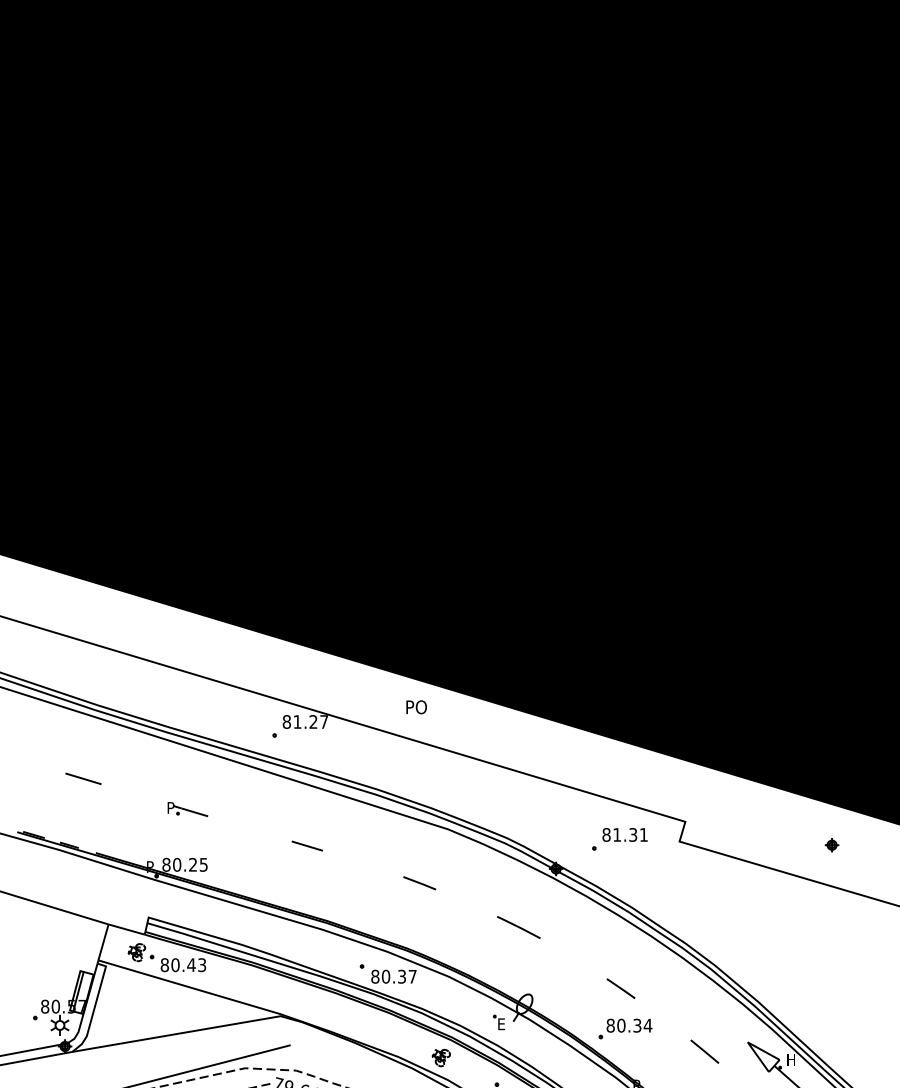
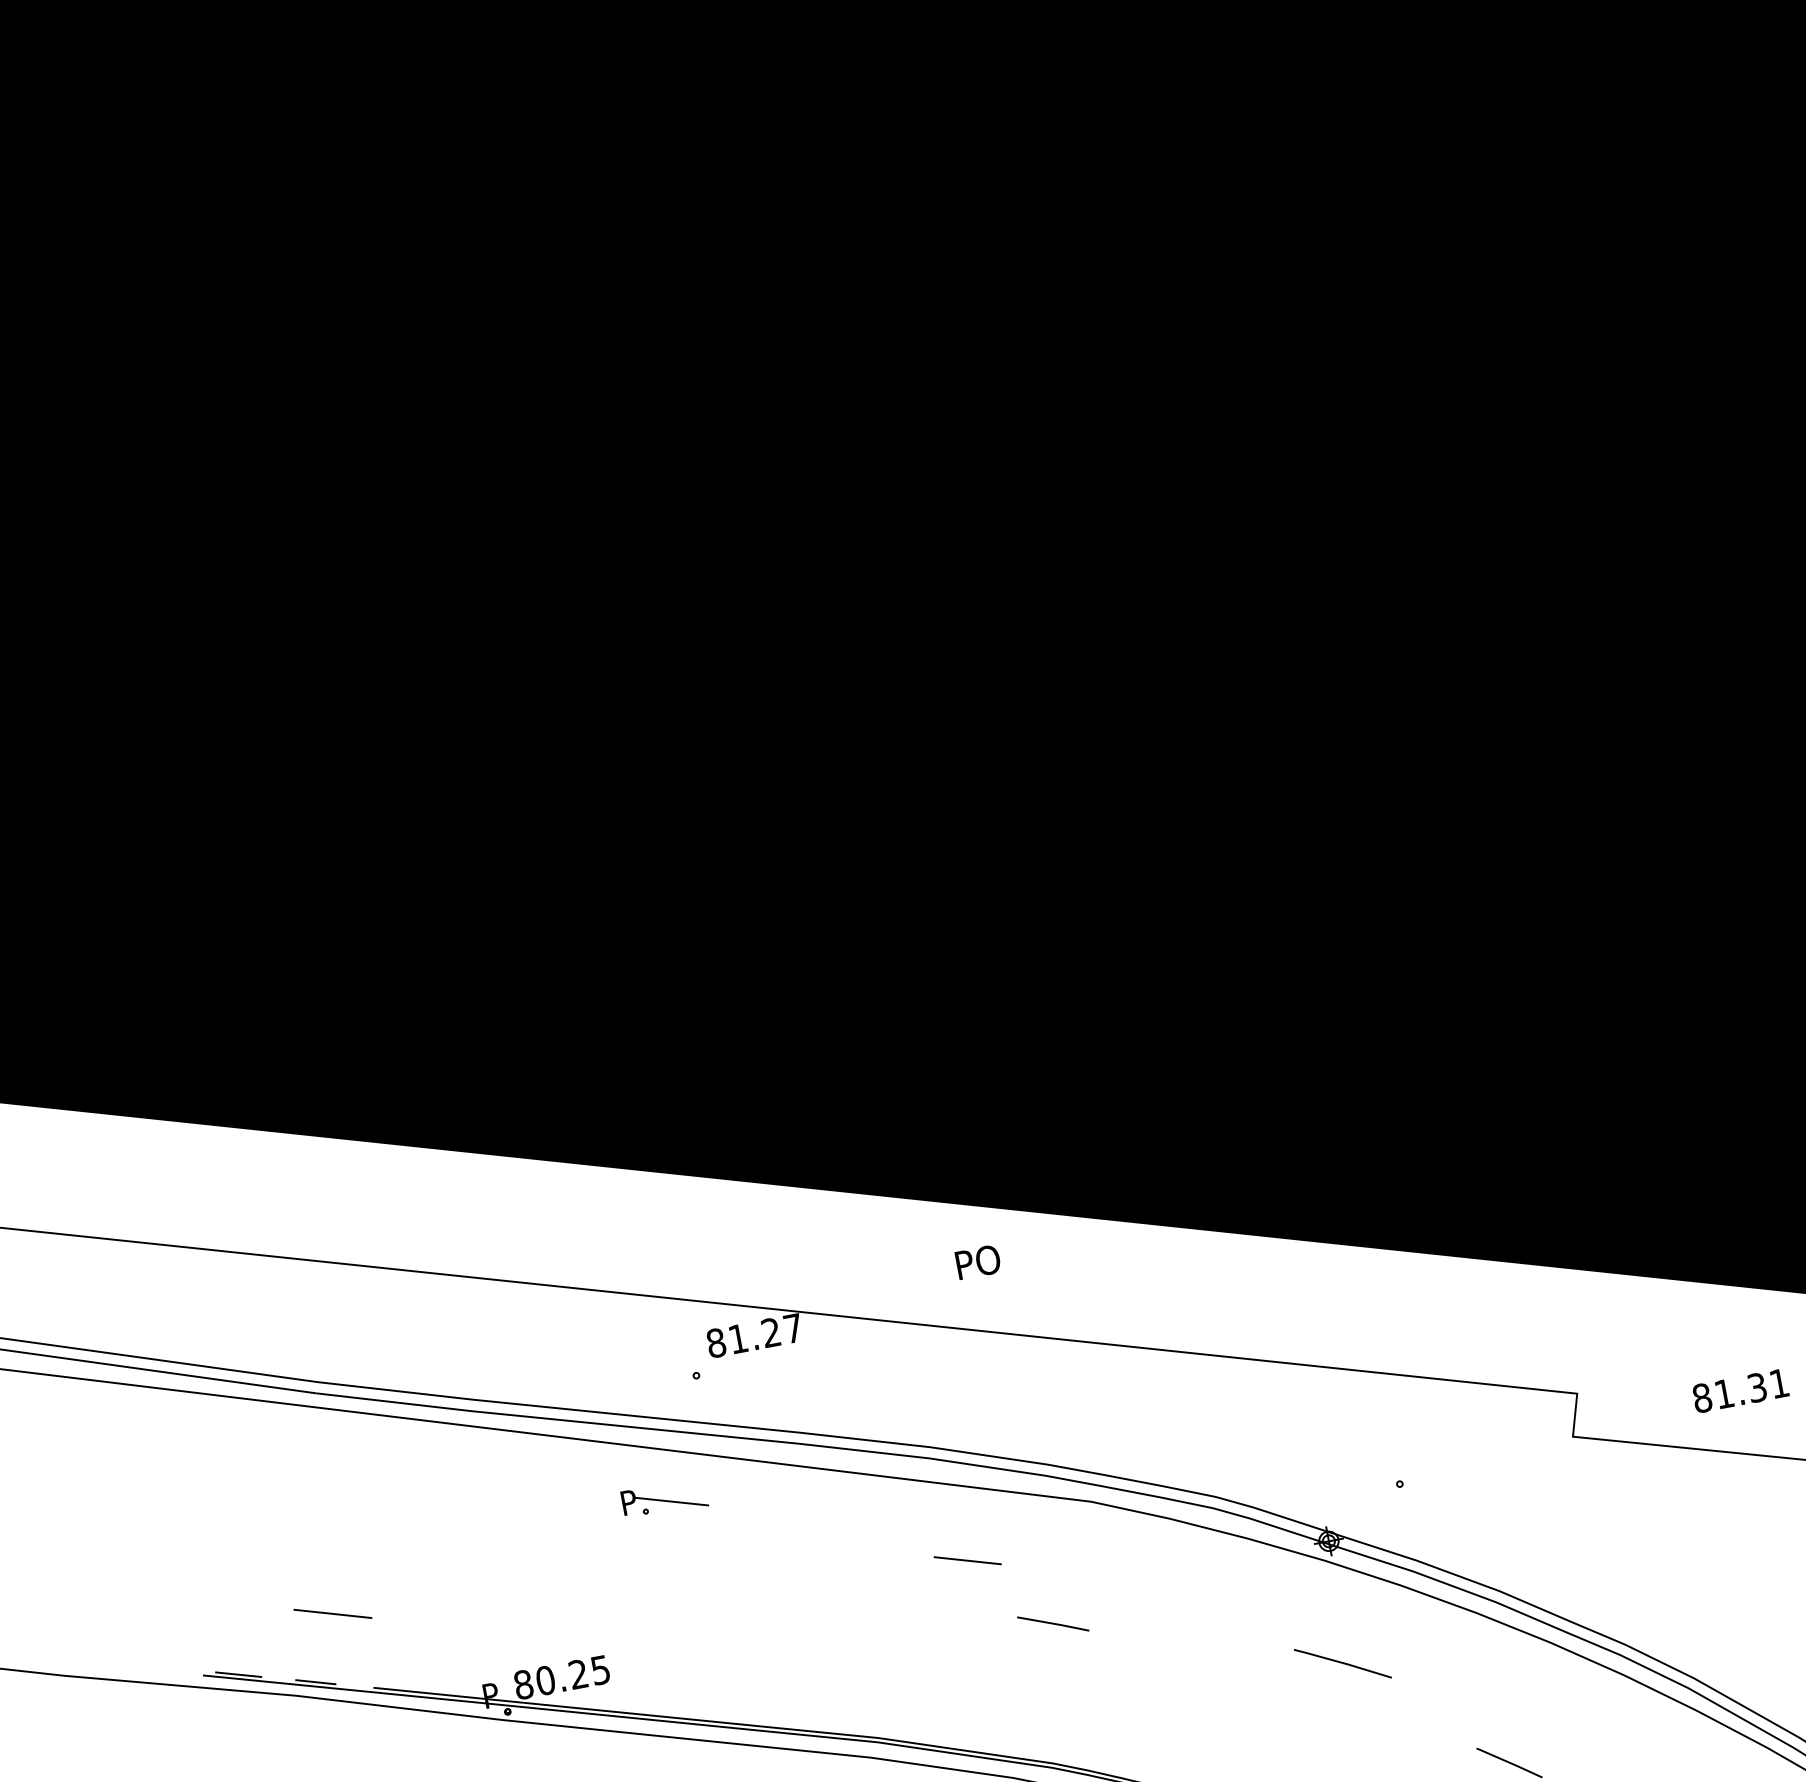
line: (83, 778) -> (332, 1613), moved
part: (187, 809) -> (663, 1499), moved
text: (624, 834) -> (1739, 1390), moved
line: (306, 845) -> (965, 1559), moved
line: (518, 927) -> (1342, 1663), moved

